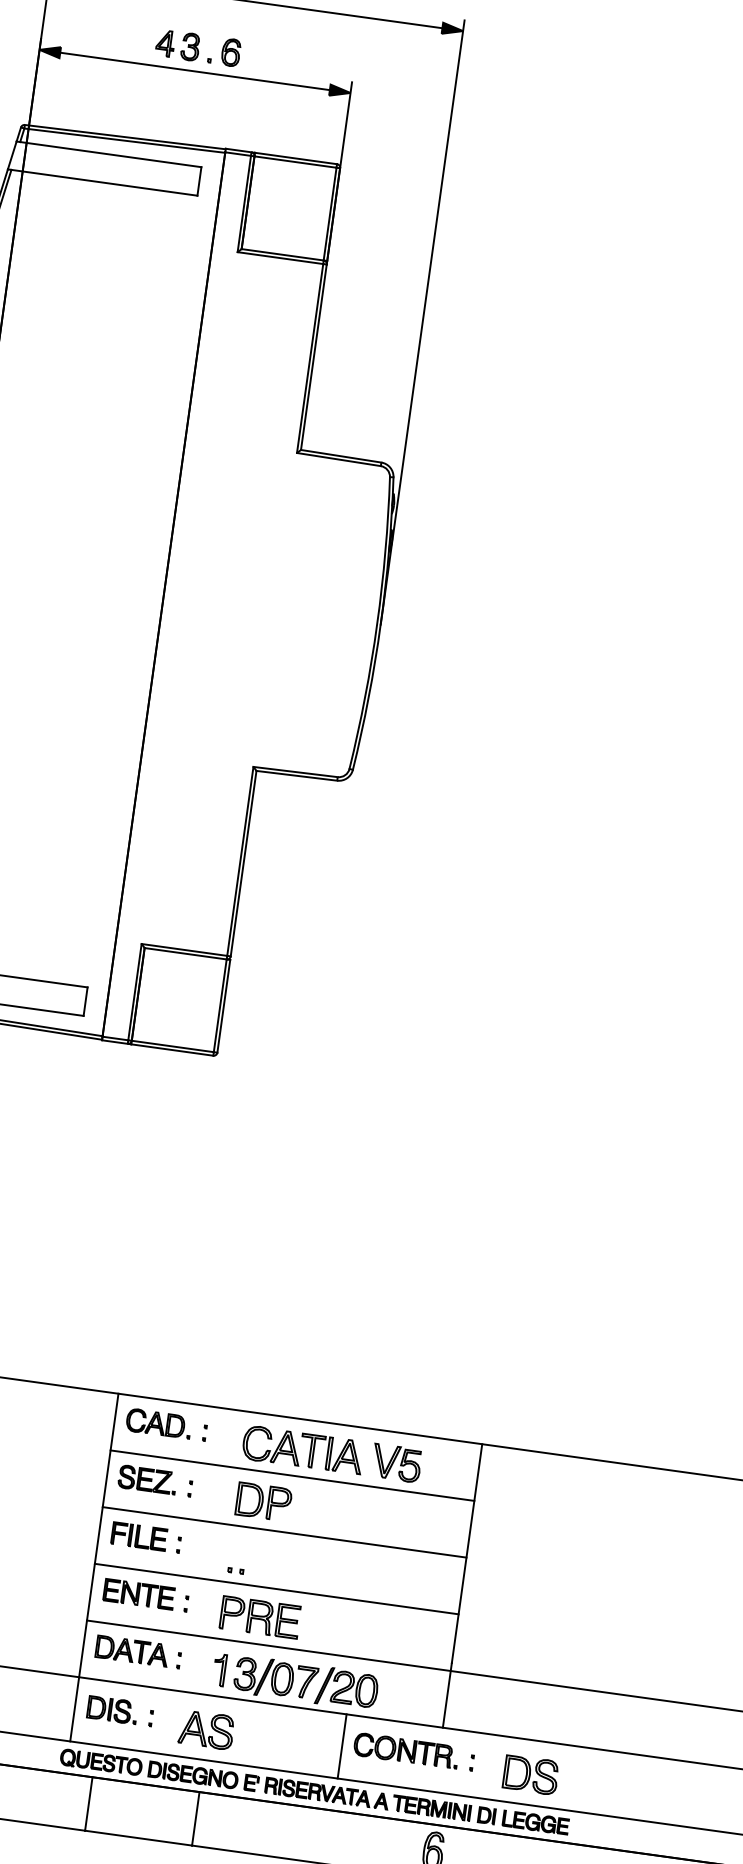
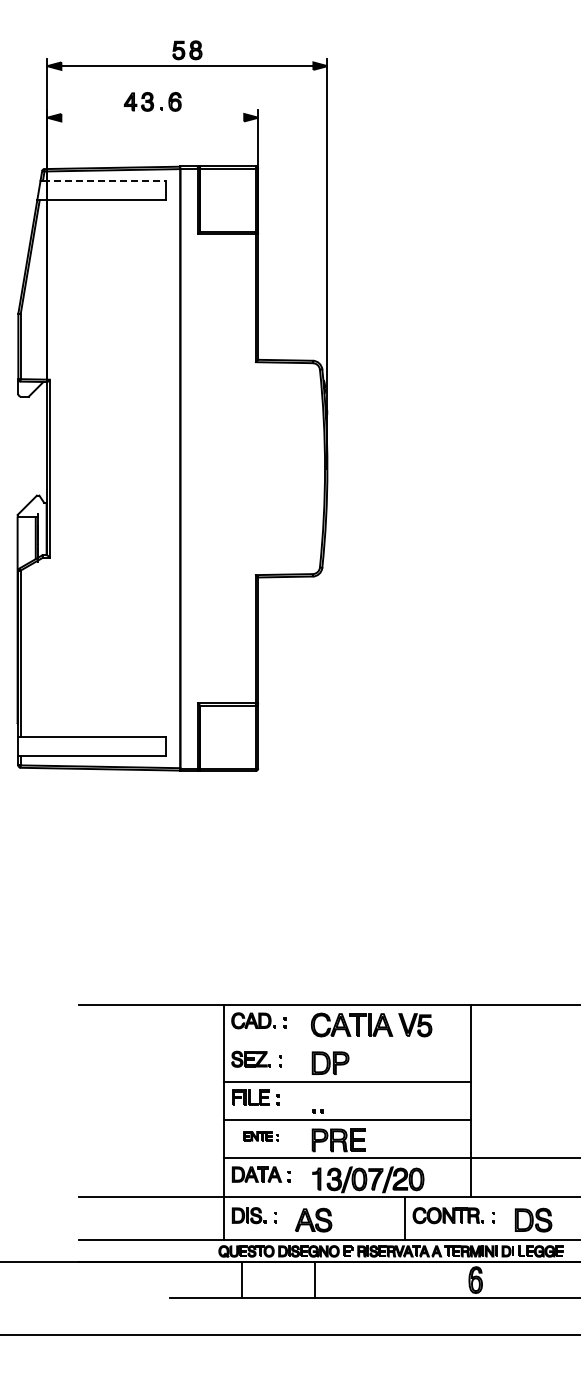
line: (194, 71) -> (152, 117), removed
line: (110, 154) -> (104, 180), solid -> dashed
line: (291, 1476) -> (346, 1043), removed
part: (145, 1595) -> (260, 1136), size x0.6

